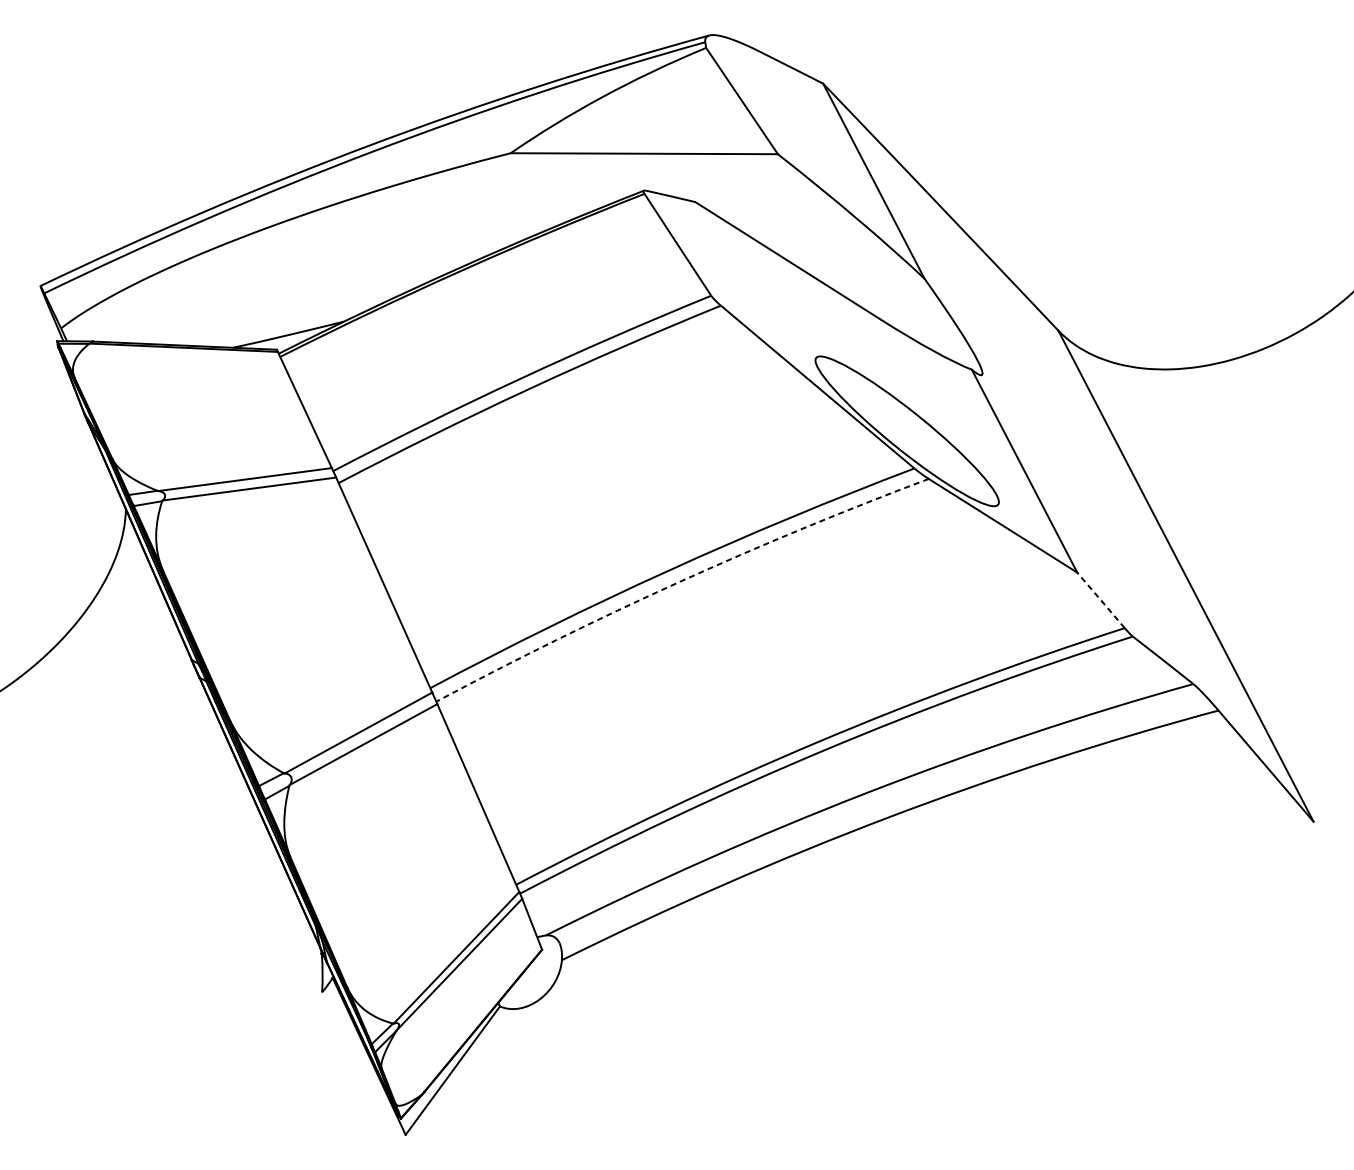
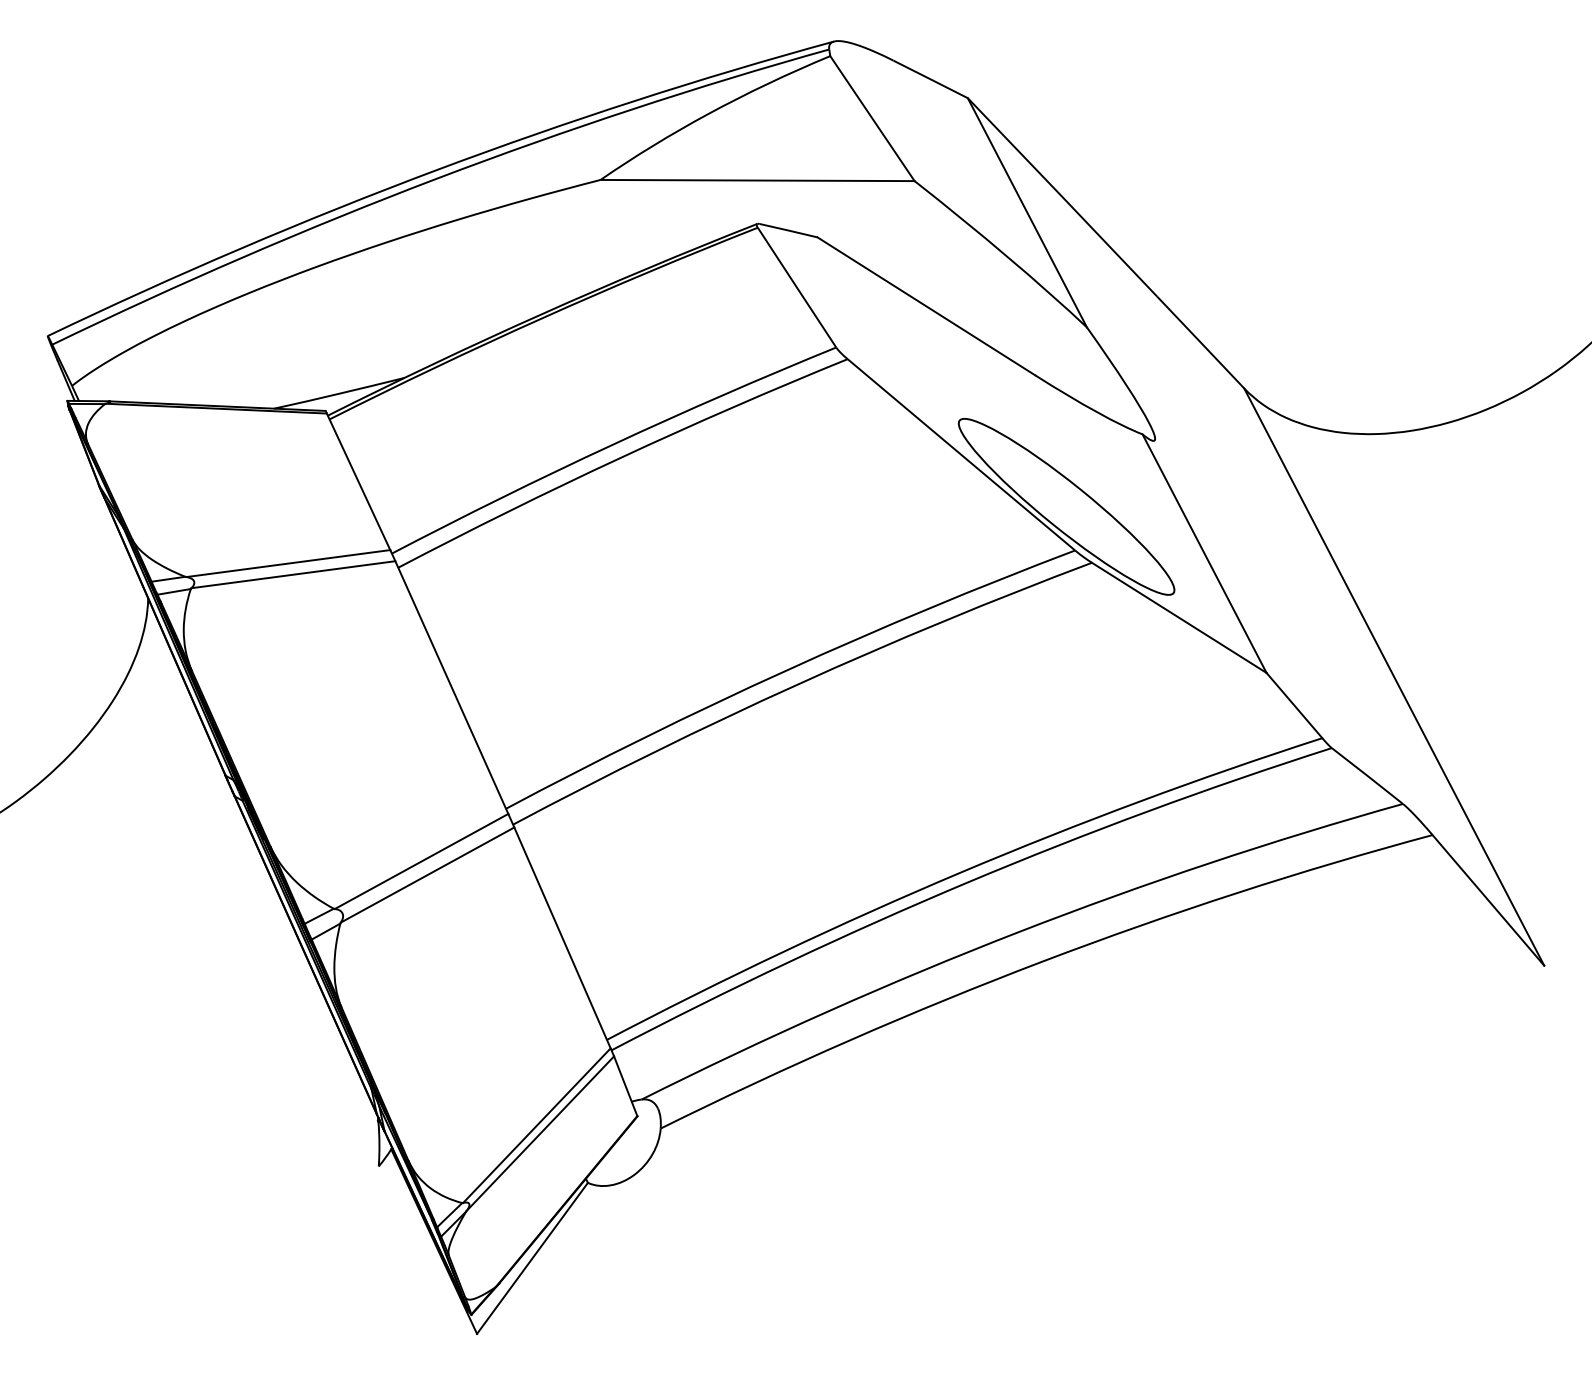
arc: (679, 582) -> (798, 684), dashed -> solid
line: (1101, 600) -> (1294, 705), dashed -> solid

